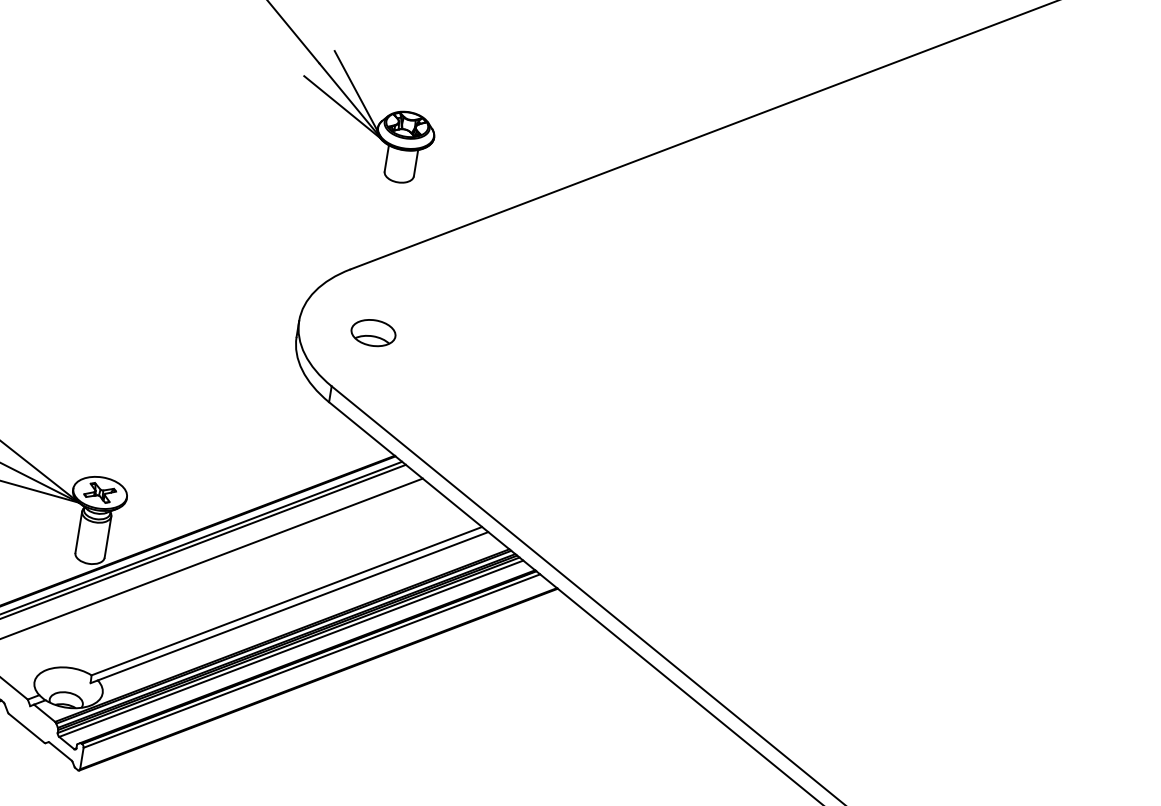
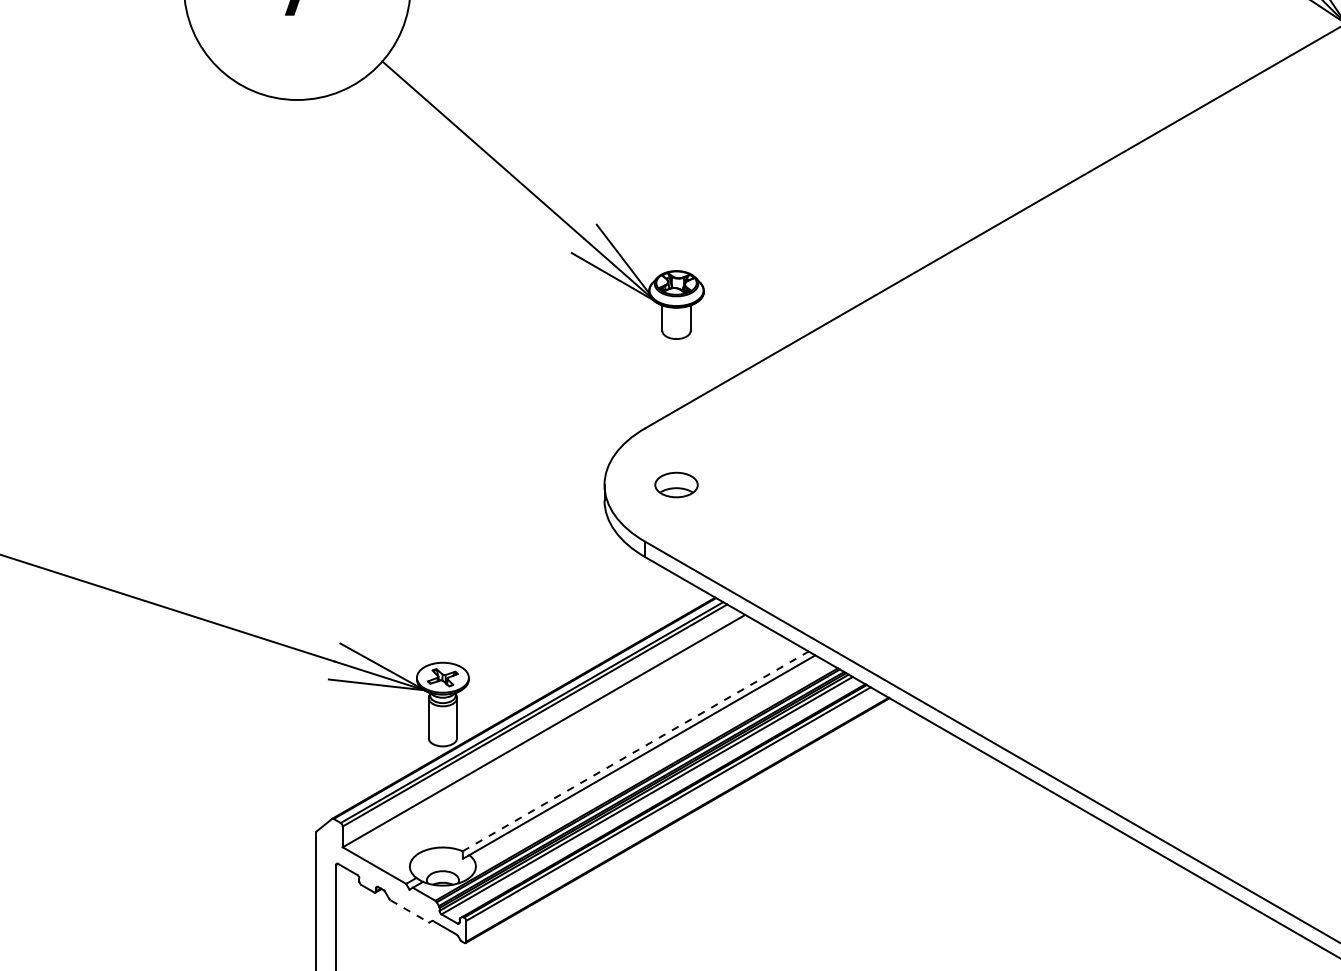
line: (286, 601) -> (635, 751), solid -> dashed
line: (26, 728) -> (409, 911), solid -> dashed

